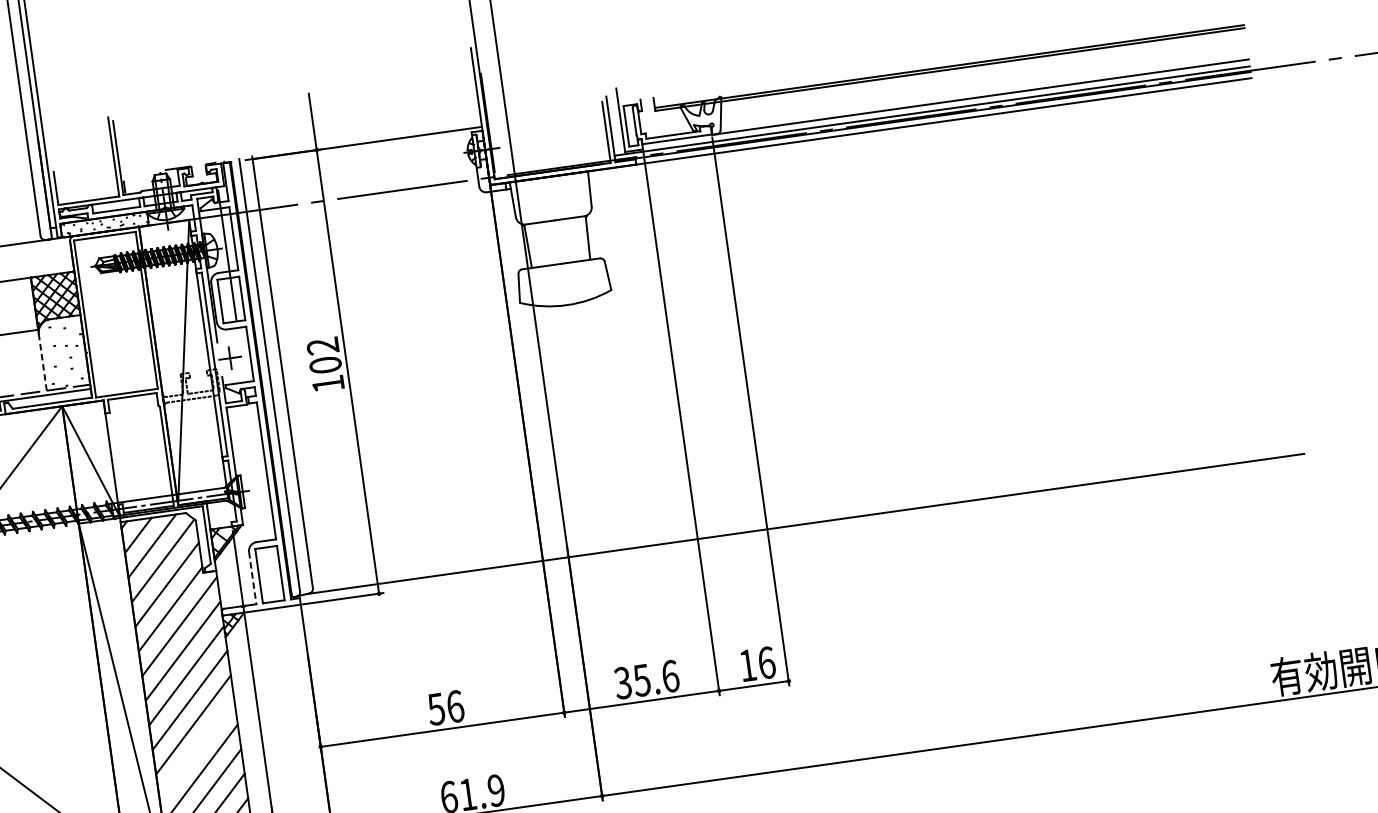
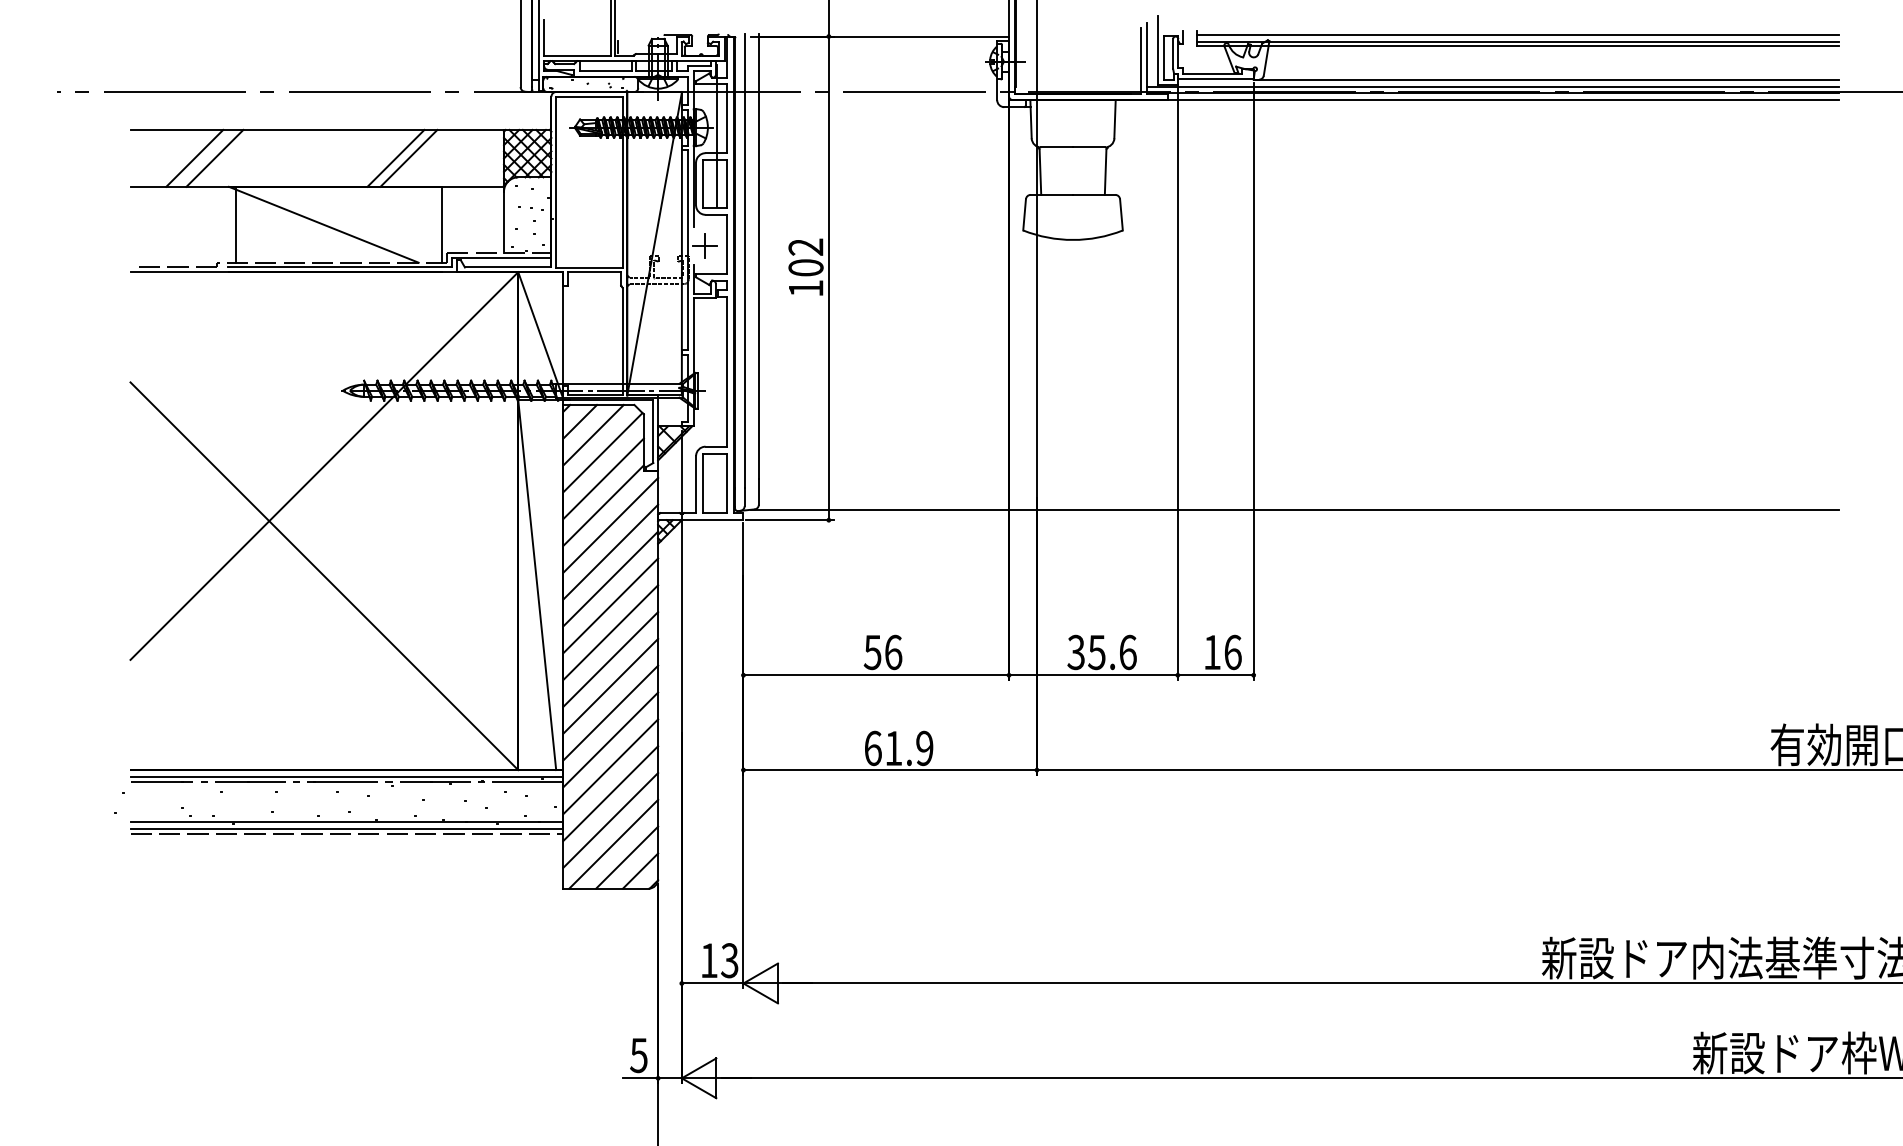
line: (948, 59) -> (1517, 34), added
line: (43, 362) -> (504, 222), dashed -> solid
line: (253, 578) -> (696, 485), dashed -> solid
line: (196, 749) -> (610, 659), added

